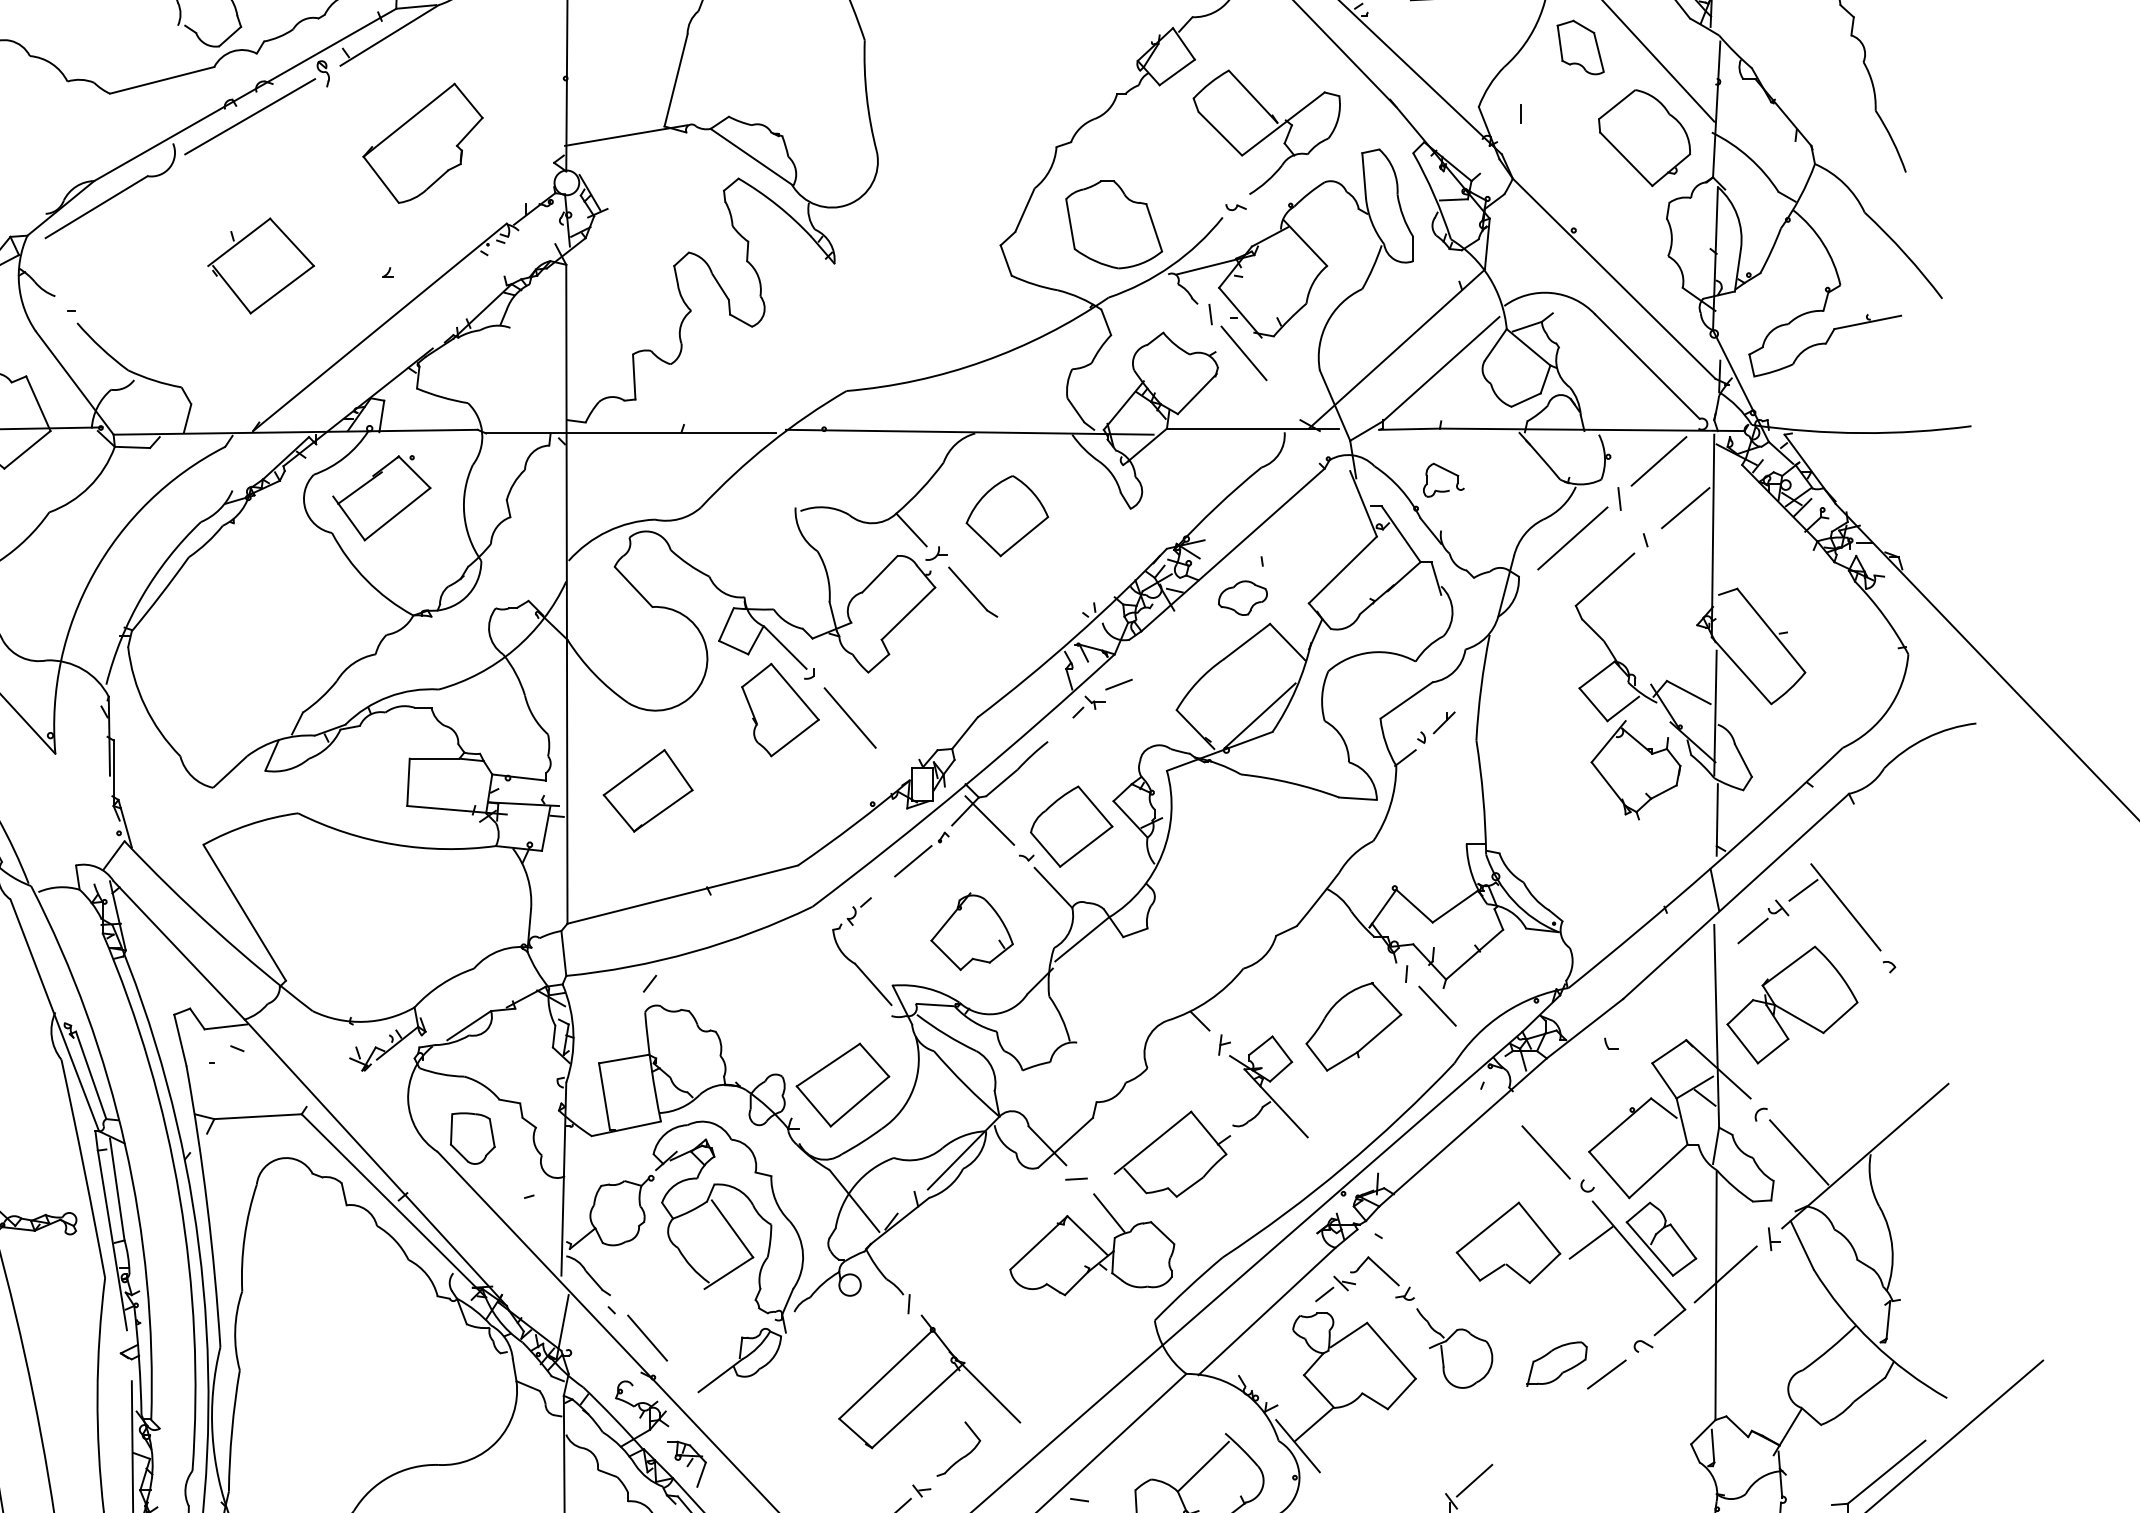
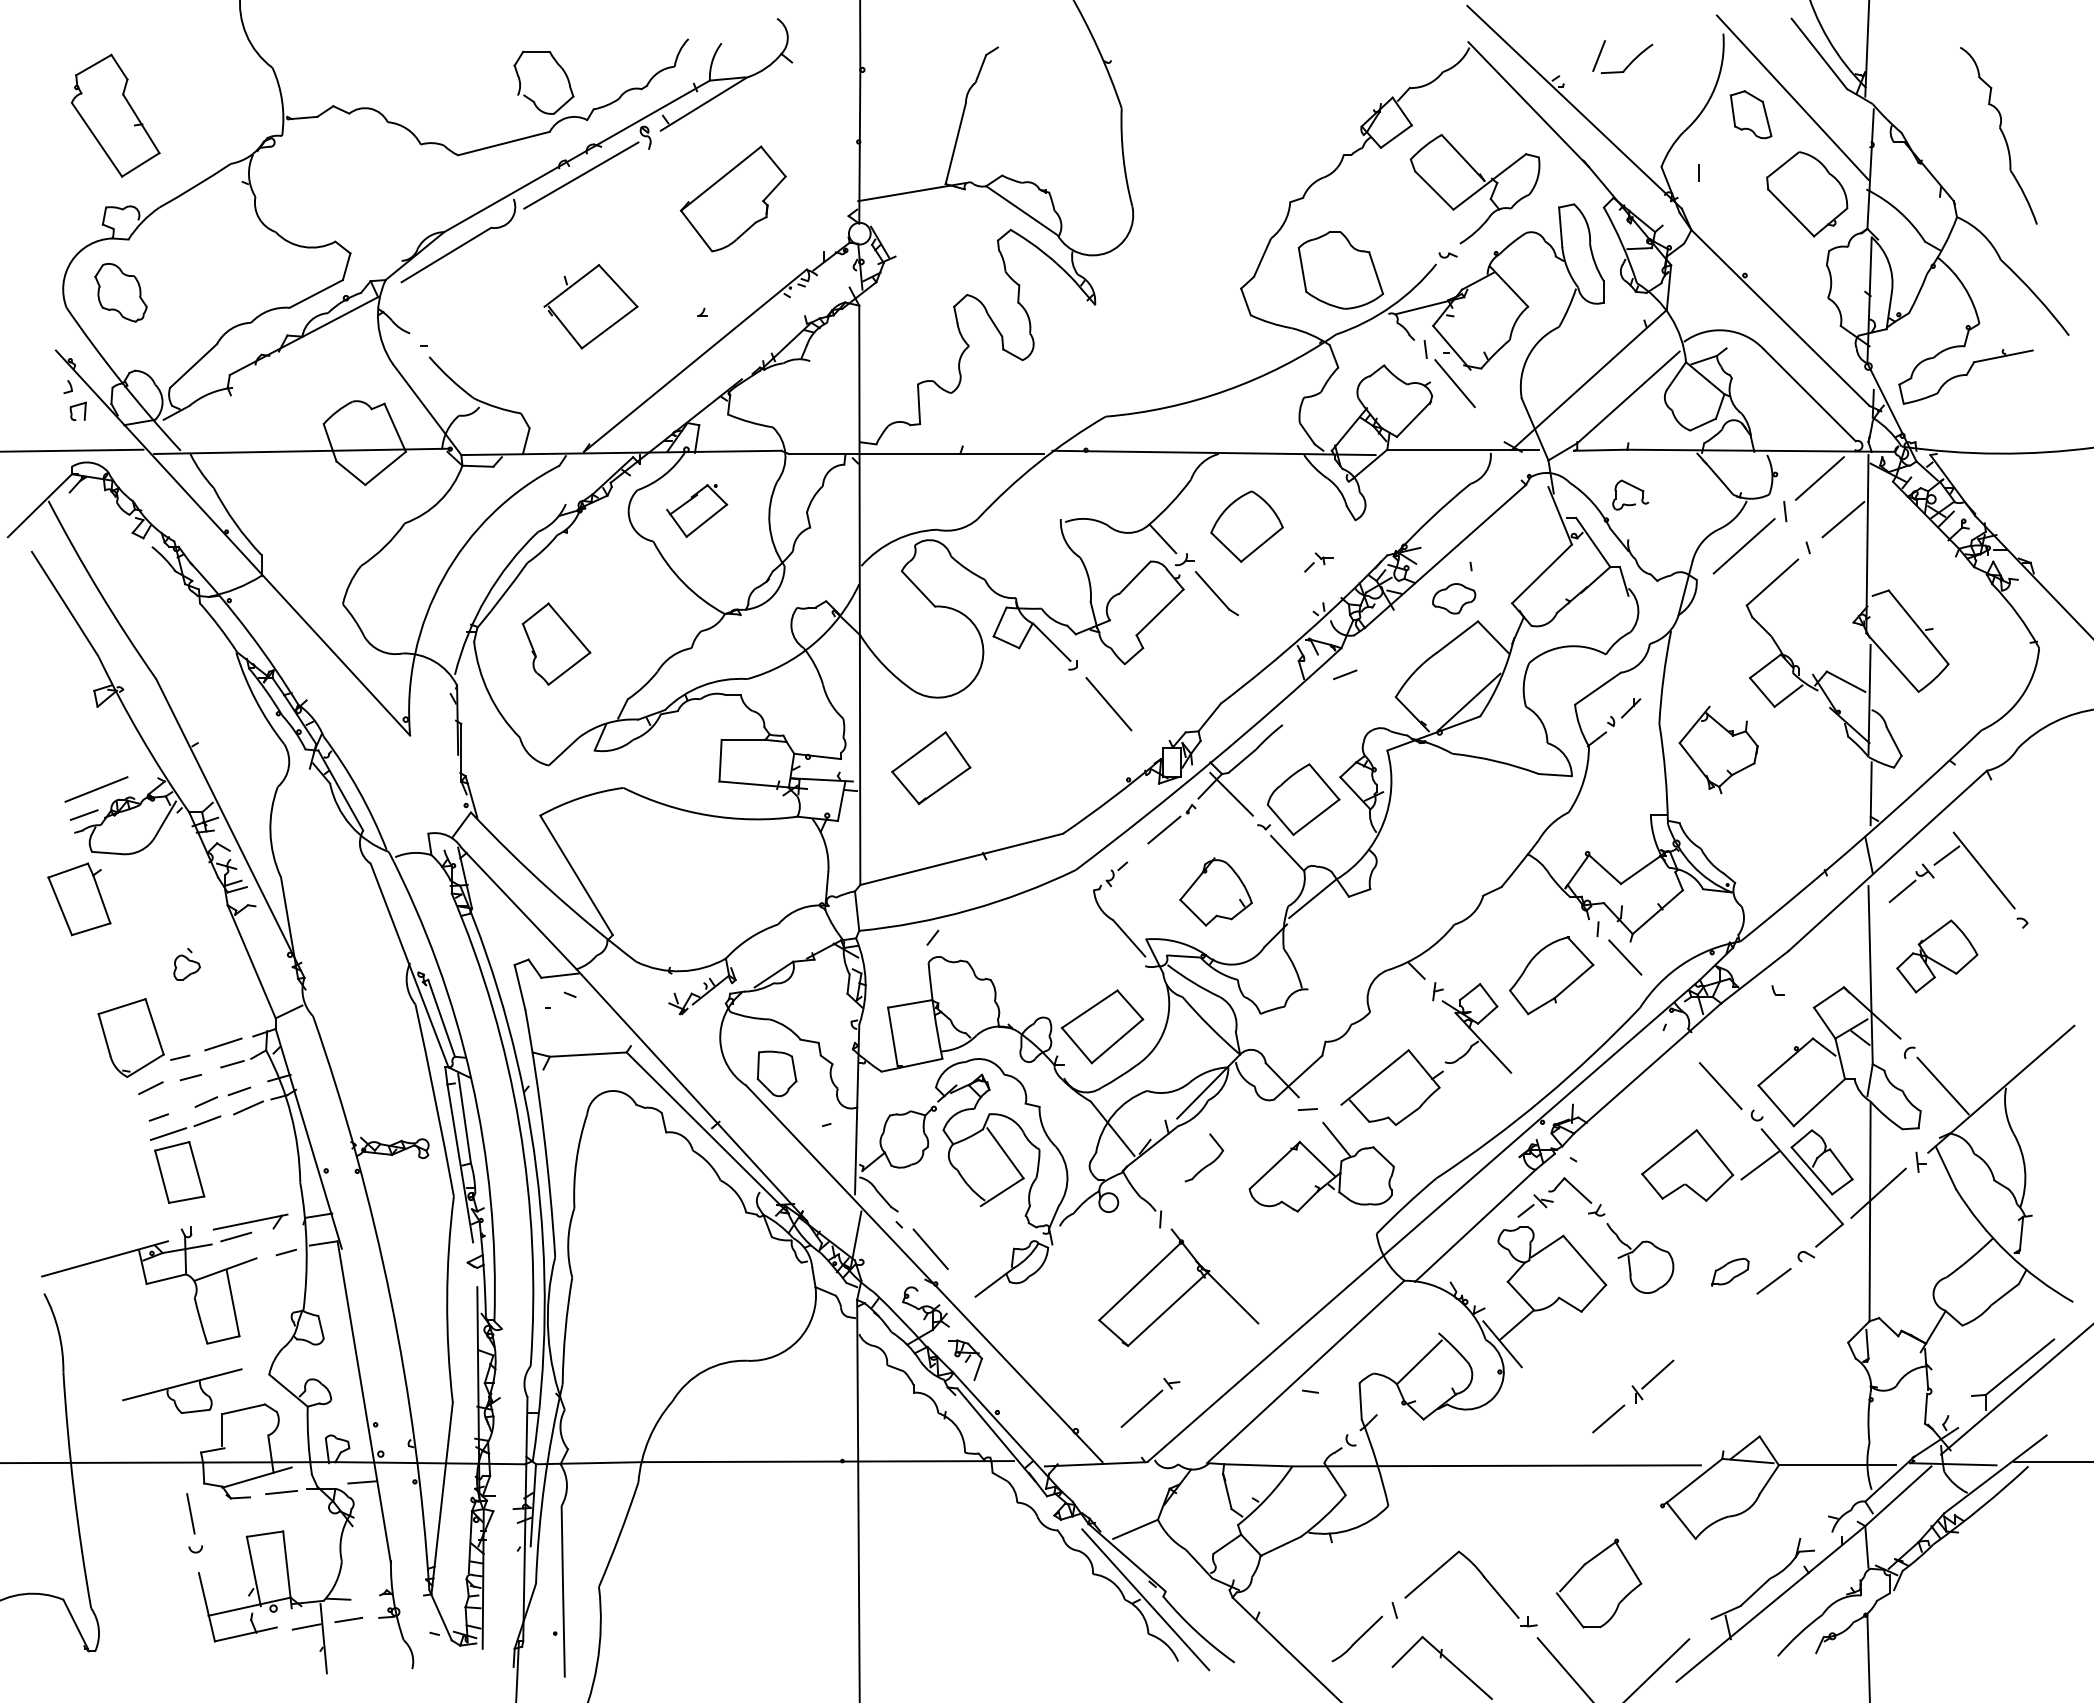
part: (381, 497) -> (696, 510), size x0.7
part: (1088, 707) -> (1318, 562), moved
part: (780, 709) -> (556, 643), moved
part: (1635, 769) -> (1718, 749), moved
part: (1792, 1005) -> (1937, 956), size x0.7
part: (1557, 1364) -> (1730, 1272), size x0.7
part: (962, 1456) -> (1207, 1164), moved

